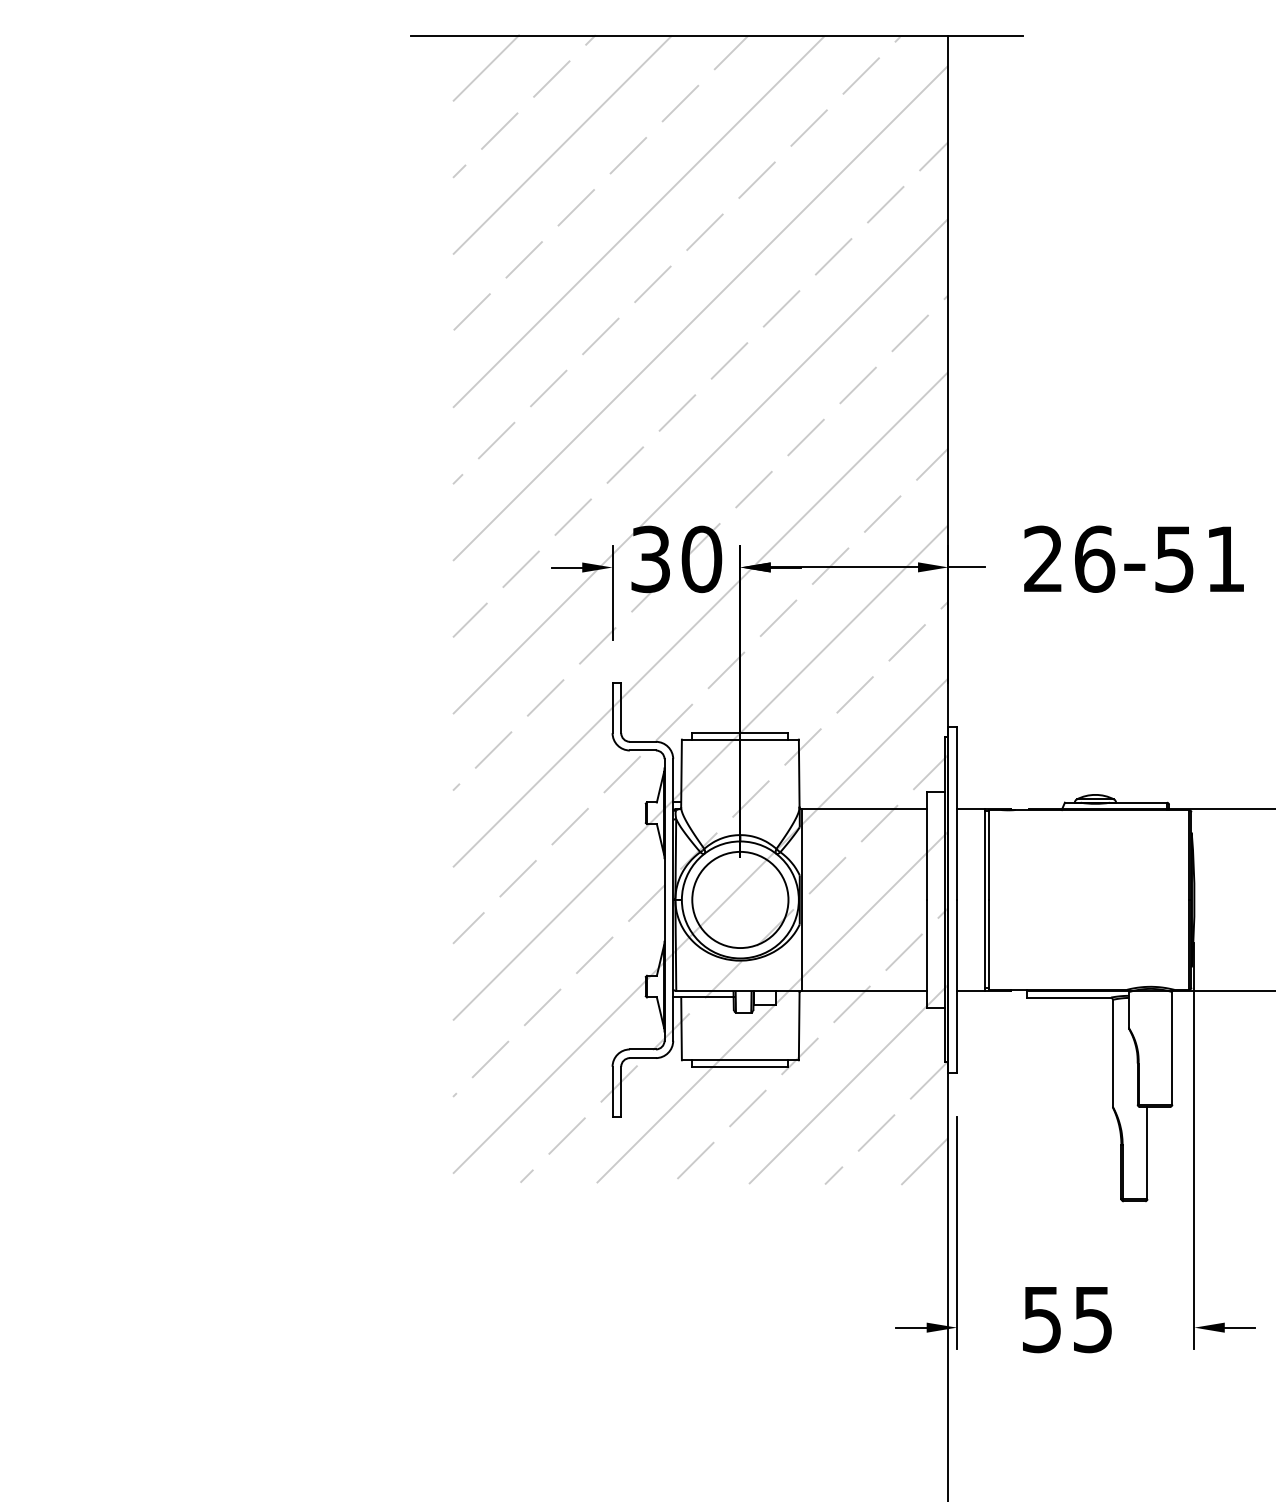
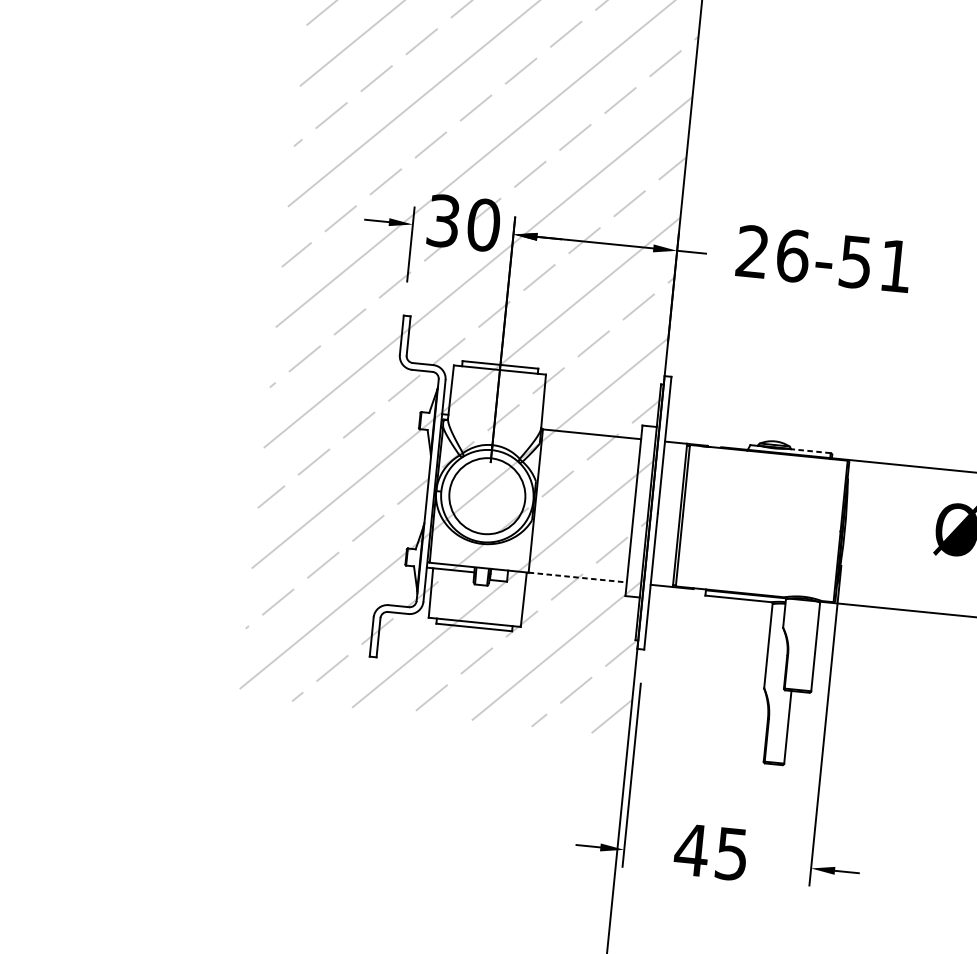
line: (1140, 802) -> (809, 450), solid -> dashed
line: (864, 990) -> (577, 577), solid -> dashed
text: (1041, 1320) -> (691, 850), 55 -> 45

